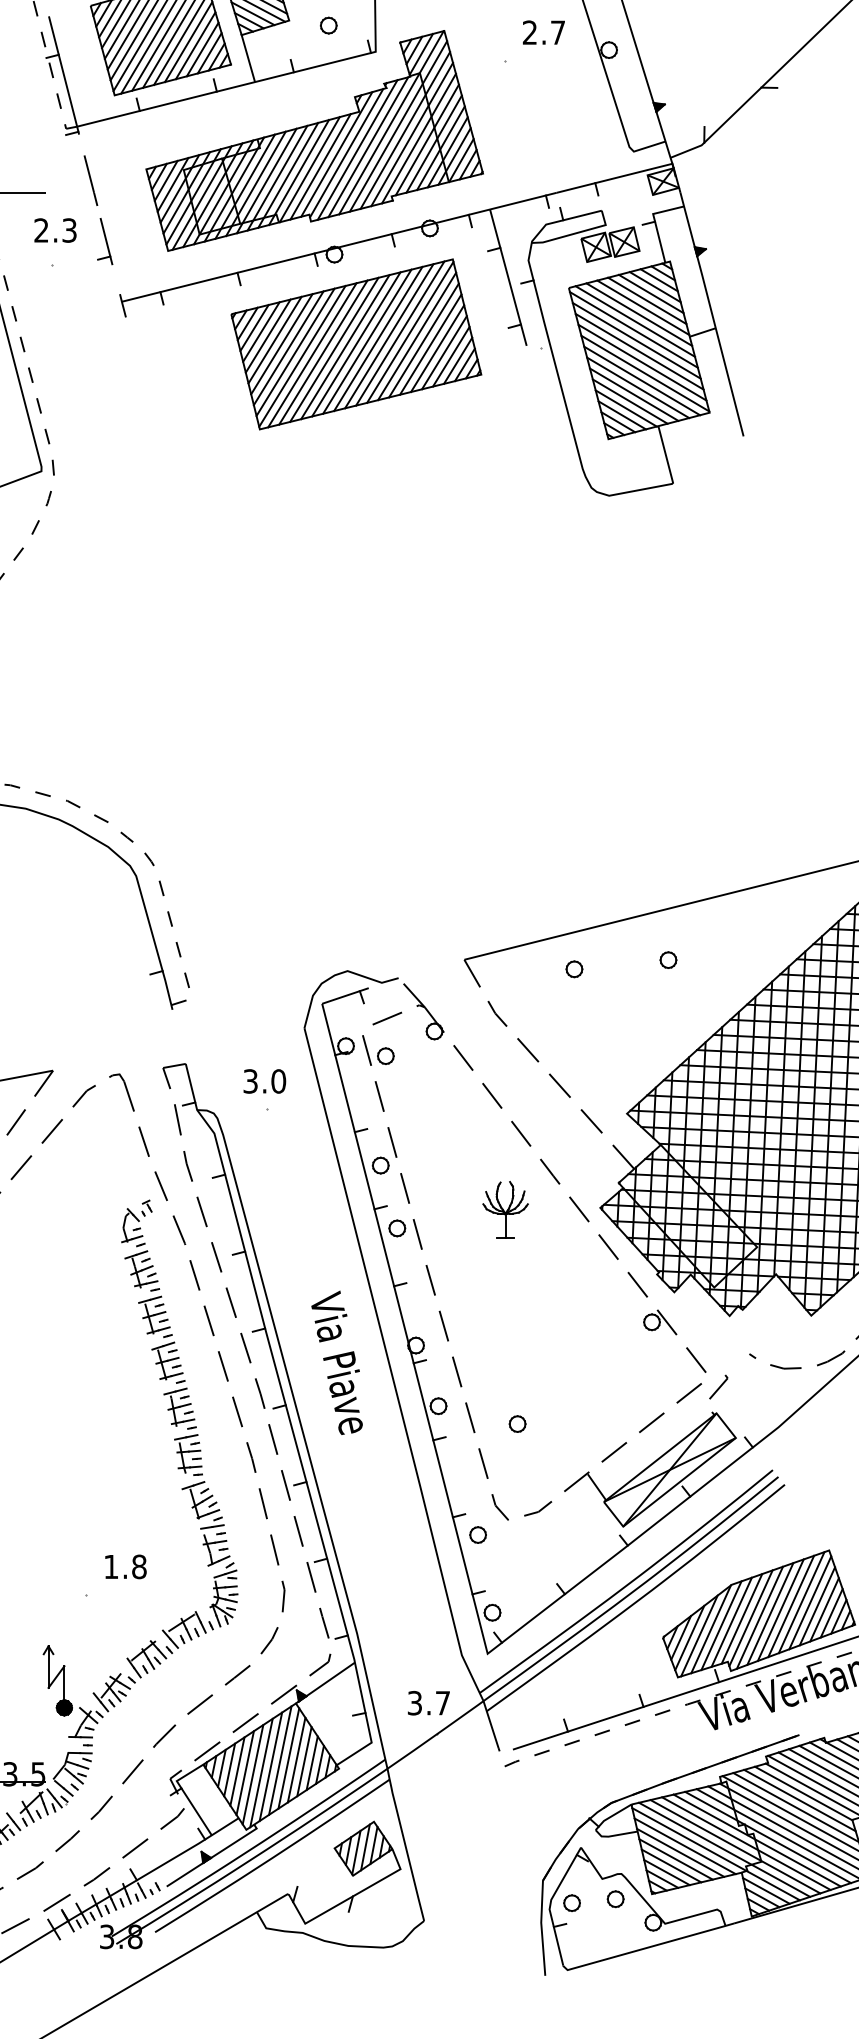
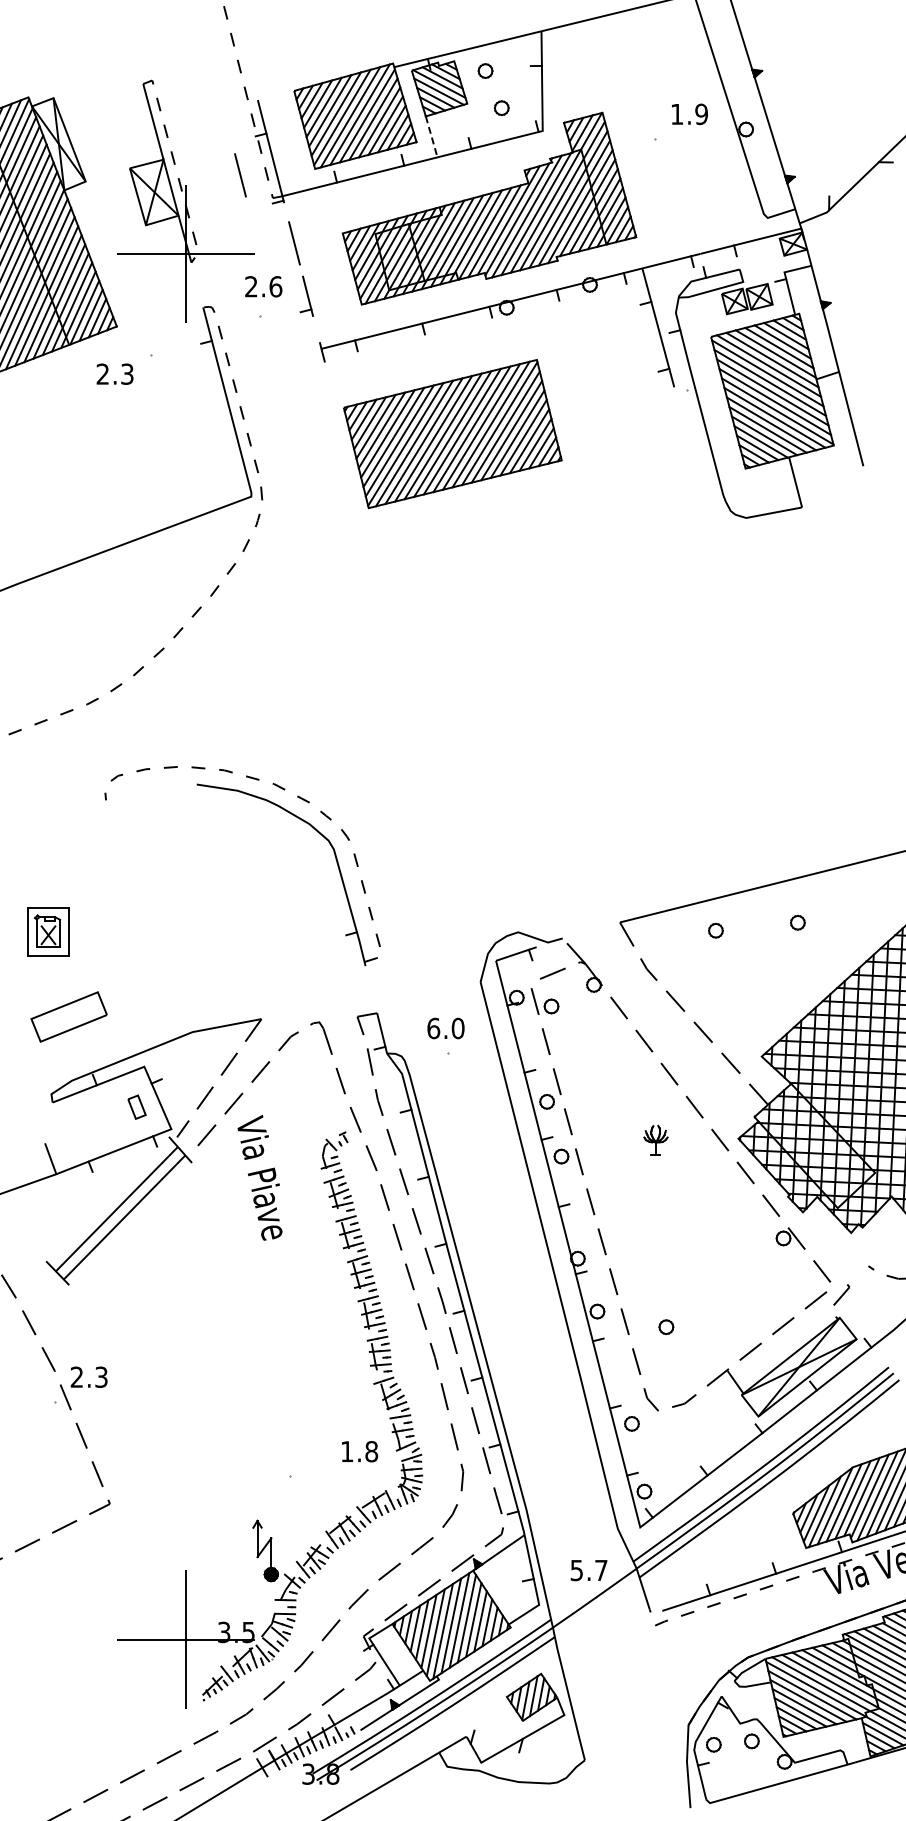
text: (544, 32) -> (689, 114), 2.7 -> 1.9
line: (248, 59) -> (431, 137), solid -> dashed
line: (29, 102) -> (240, 175), added
text: (69, 230) -> (275, 286), 2.3 -> 2.6
part: (355, 344) -> (452, 434), moved
text: (250, 1081) -> (433, 1028), 3.0 -> 6.0
part: (505, 1209) -> (655, 1140), size x0.6
text: (336, 1362) -> (259, 1177), moved
text: (126, 1566) -> (360, 1451), moved
text: (414, 1702) -> (576, 1569), 3.7 -> 5.7

